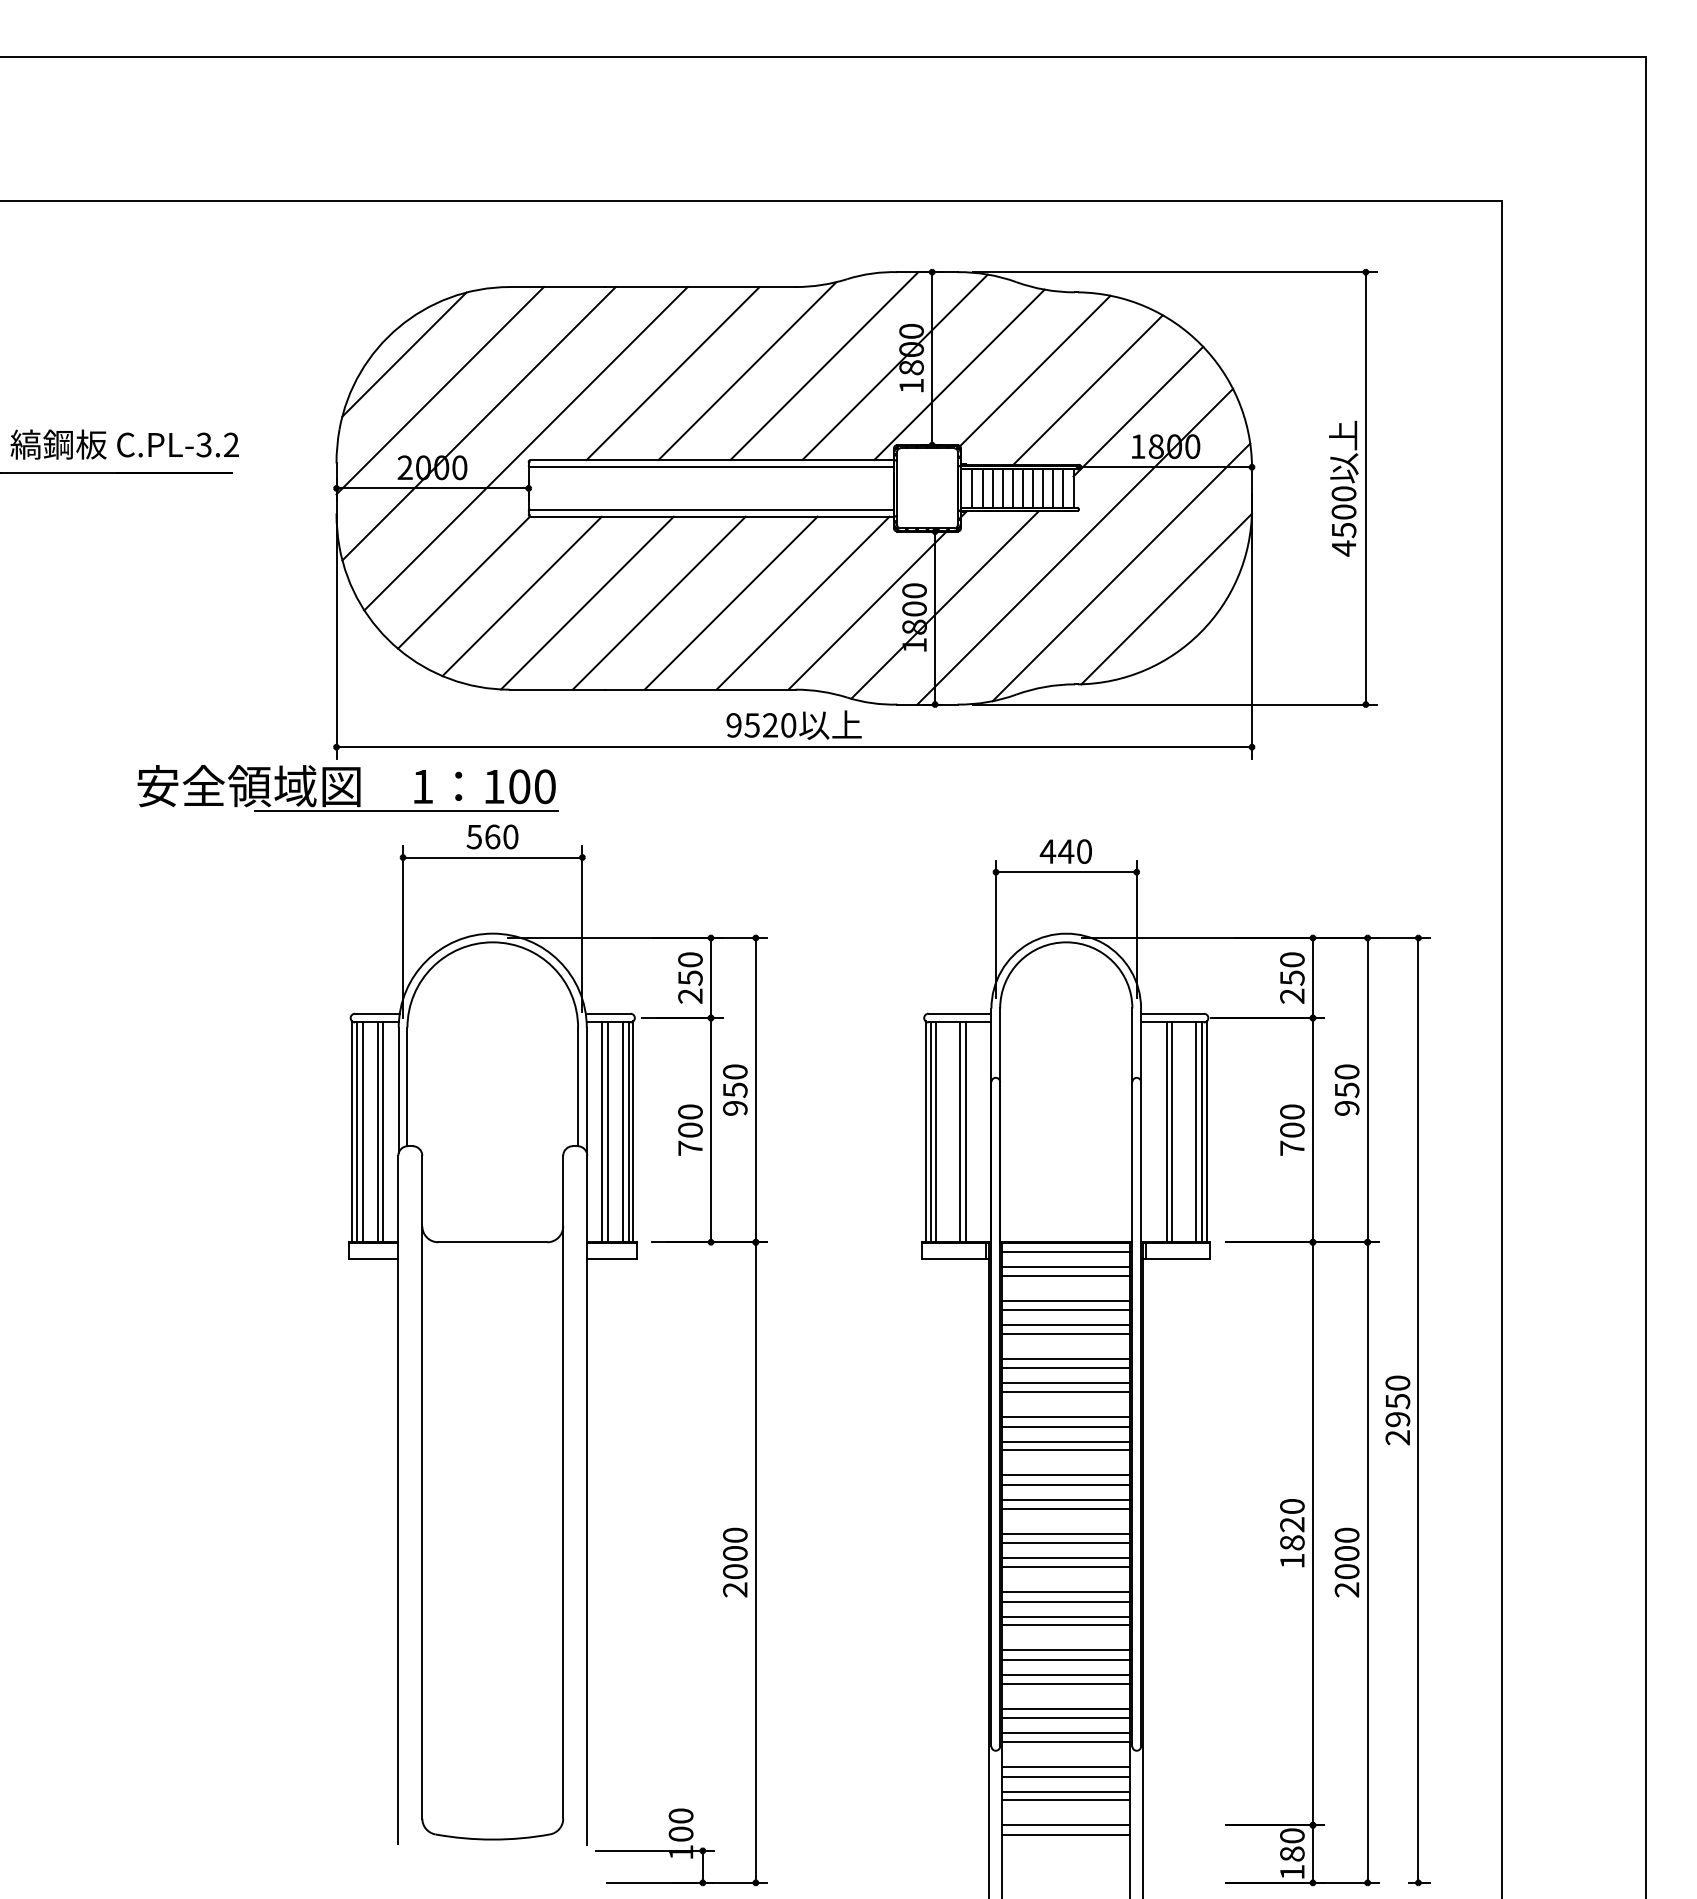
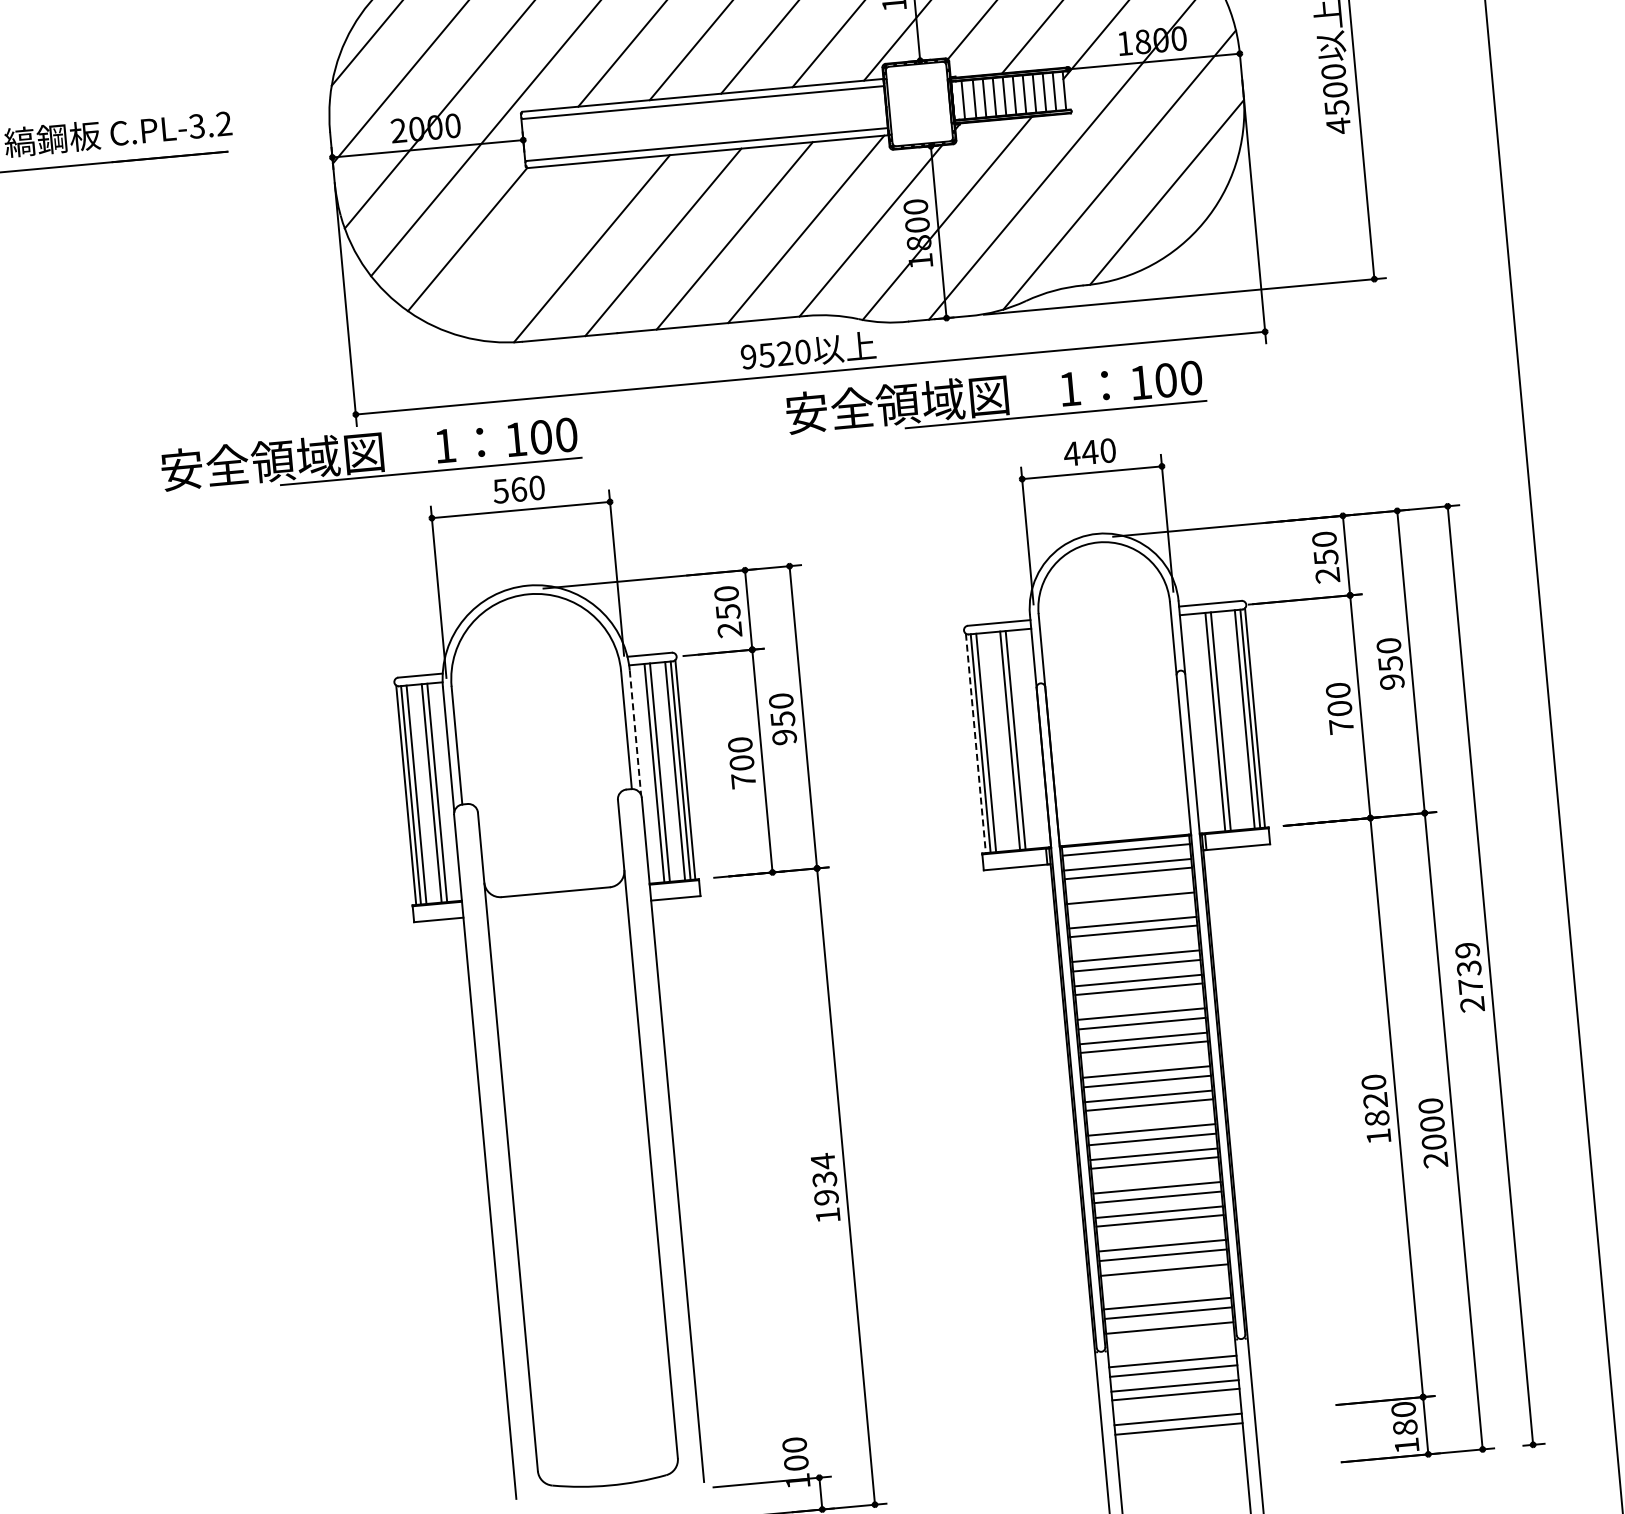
line: (521, 596) -> (525, 248), removed
part: (976, 788) -> (995, 397), added
line: (586, 1090) -> (635, 732), solid -> dashed
line: (925, 1132) -> (975, 744), solid -> dashed
line: (1066, 1310) -> (1131, 908), removed
text: (1397, 1401) -> (1468, 968), 2950 -> 2739
text: (735, 1562) -> (825, 1188), 2000 -> 1934
line: (1066, 1683) -> (1165, 1278), removed
line: (1066, 1741) -> (1170, 1336), removed

